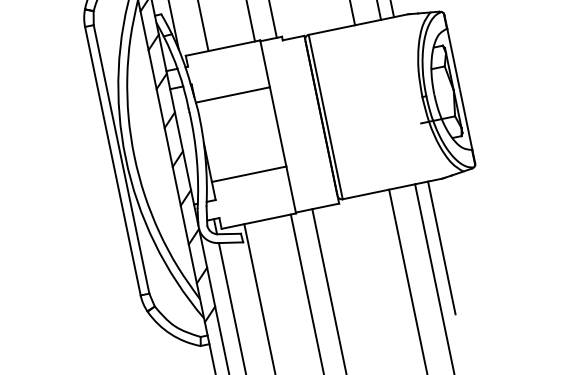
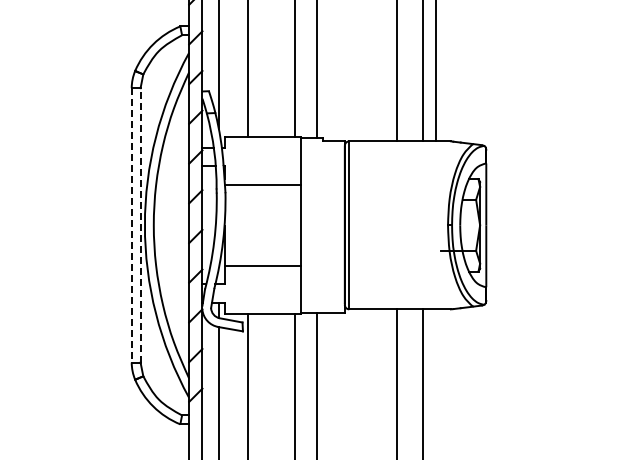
line: (121, 158) -> (140, 224), solid -> dashed
line: (112, 161) -> (131, 225), solid -> dashed
line: (441, 247) -> (436, 376), removed

